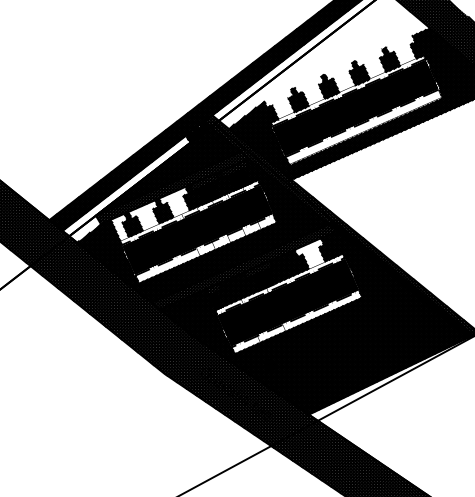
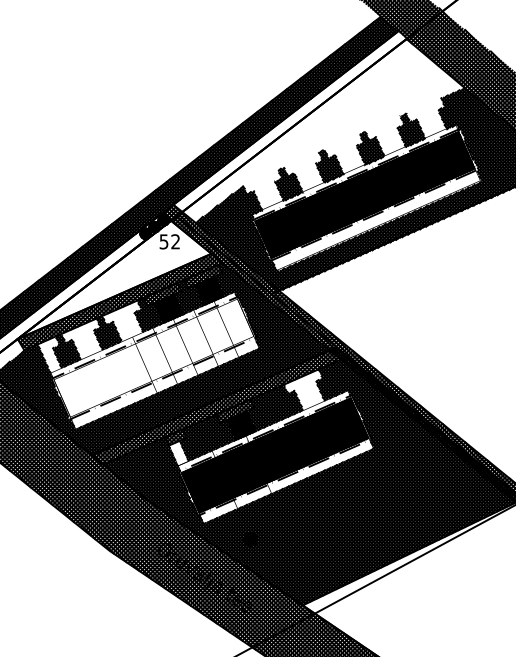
hatch: (167, 171) -> (113, 279), removed
hatch: (197, 229) -> (153, 357), removed
hatch: (216, 300) -> (179, 452), removed

